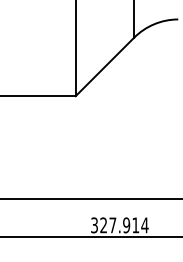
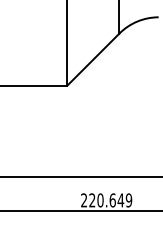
text: (119, 225) -> (106, 200), 327.914 -> 220.649

